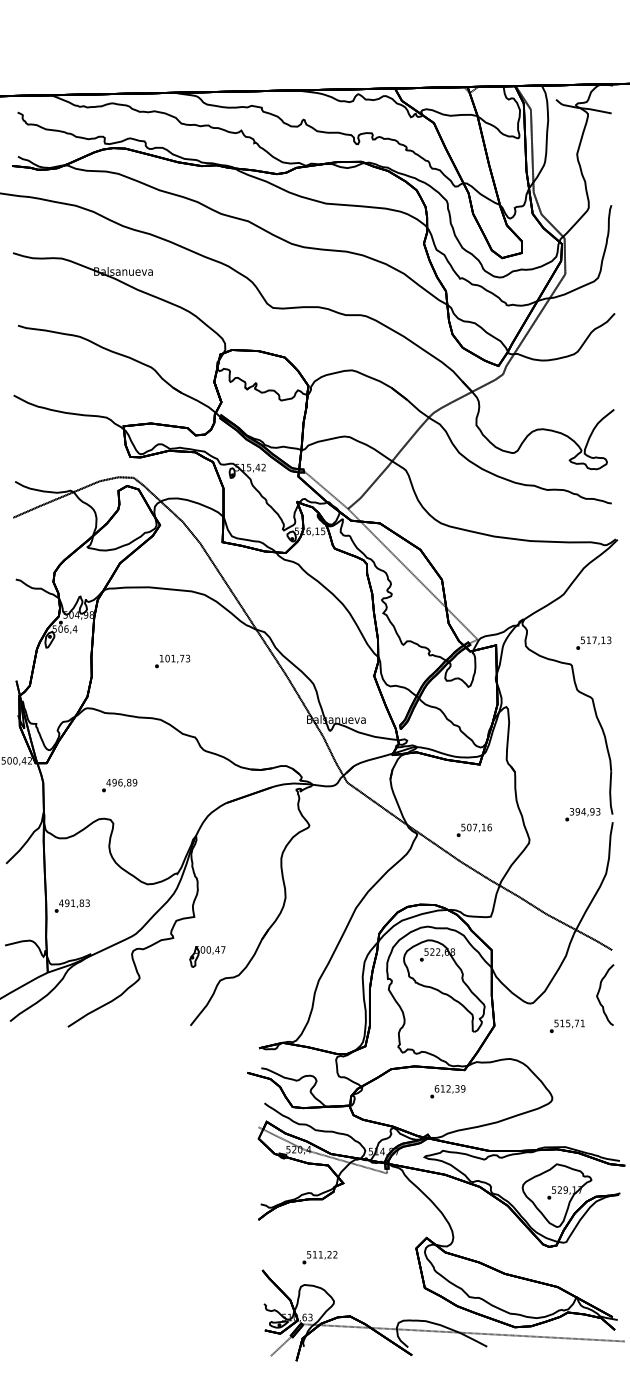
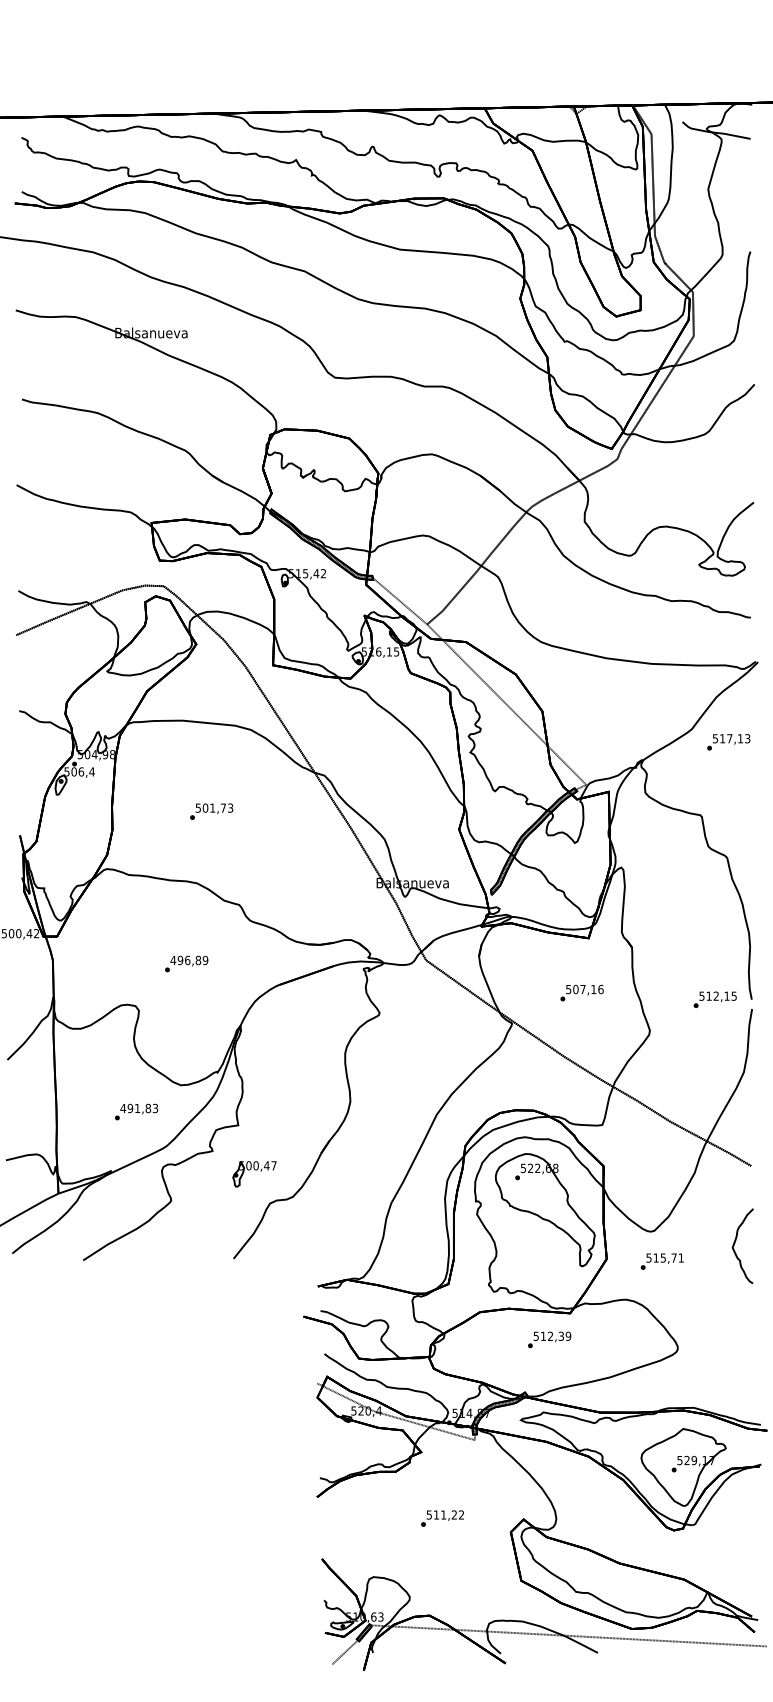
text: (593, 643) -> (728, 742), moved
text: (161, 658) -> (197, 807), 101,73 -> 501,73
text: (119, 785) -> (186, 963), moved
text: (584, 811) -> (717, 995), 394,93 -> 512,15
text: (473, 829) -> (581, 992), moved
text: (72, 905) -> (136, 1111), moved
curve: (599, 992) -> (735, 1243), moved
text: (566, 1026) -> (661, 1261), moved
text: (437, 1088) -> (536, 1335), 612,39 -> 512,39
text: (319, 1257) -> (442, 1518), moved

